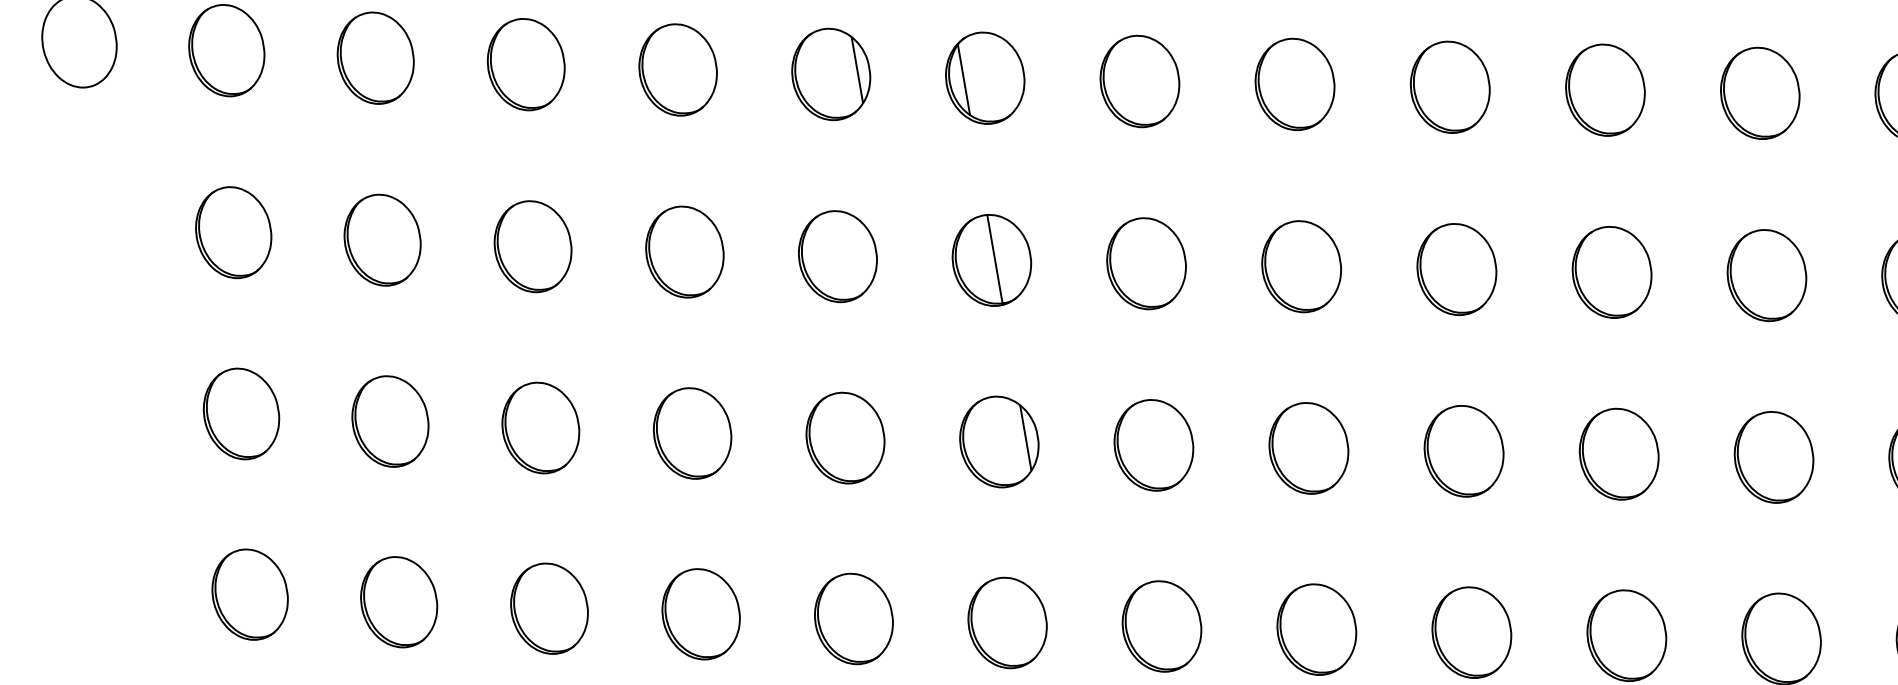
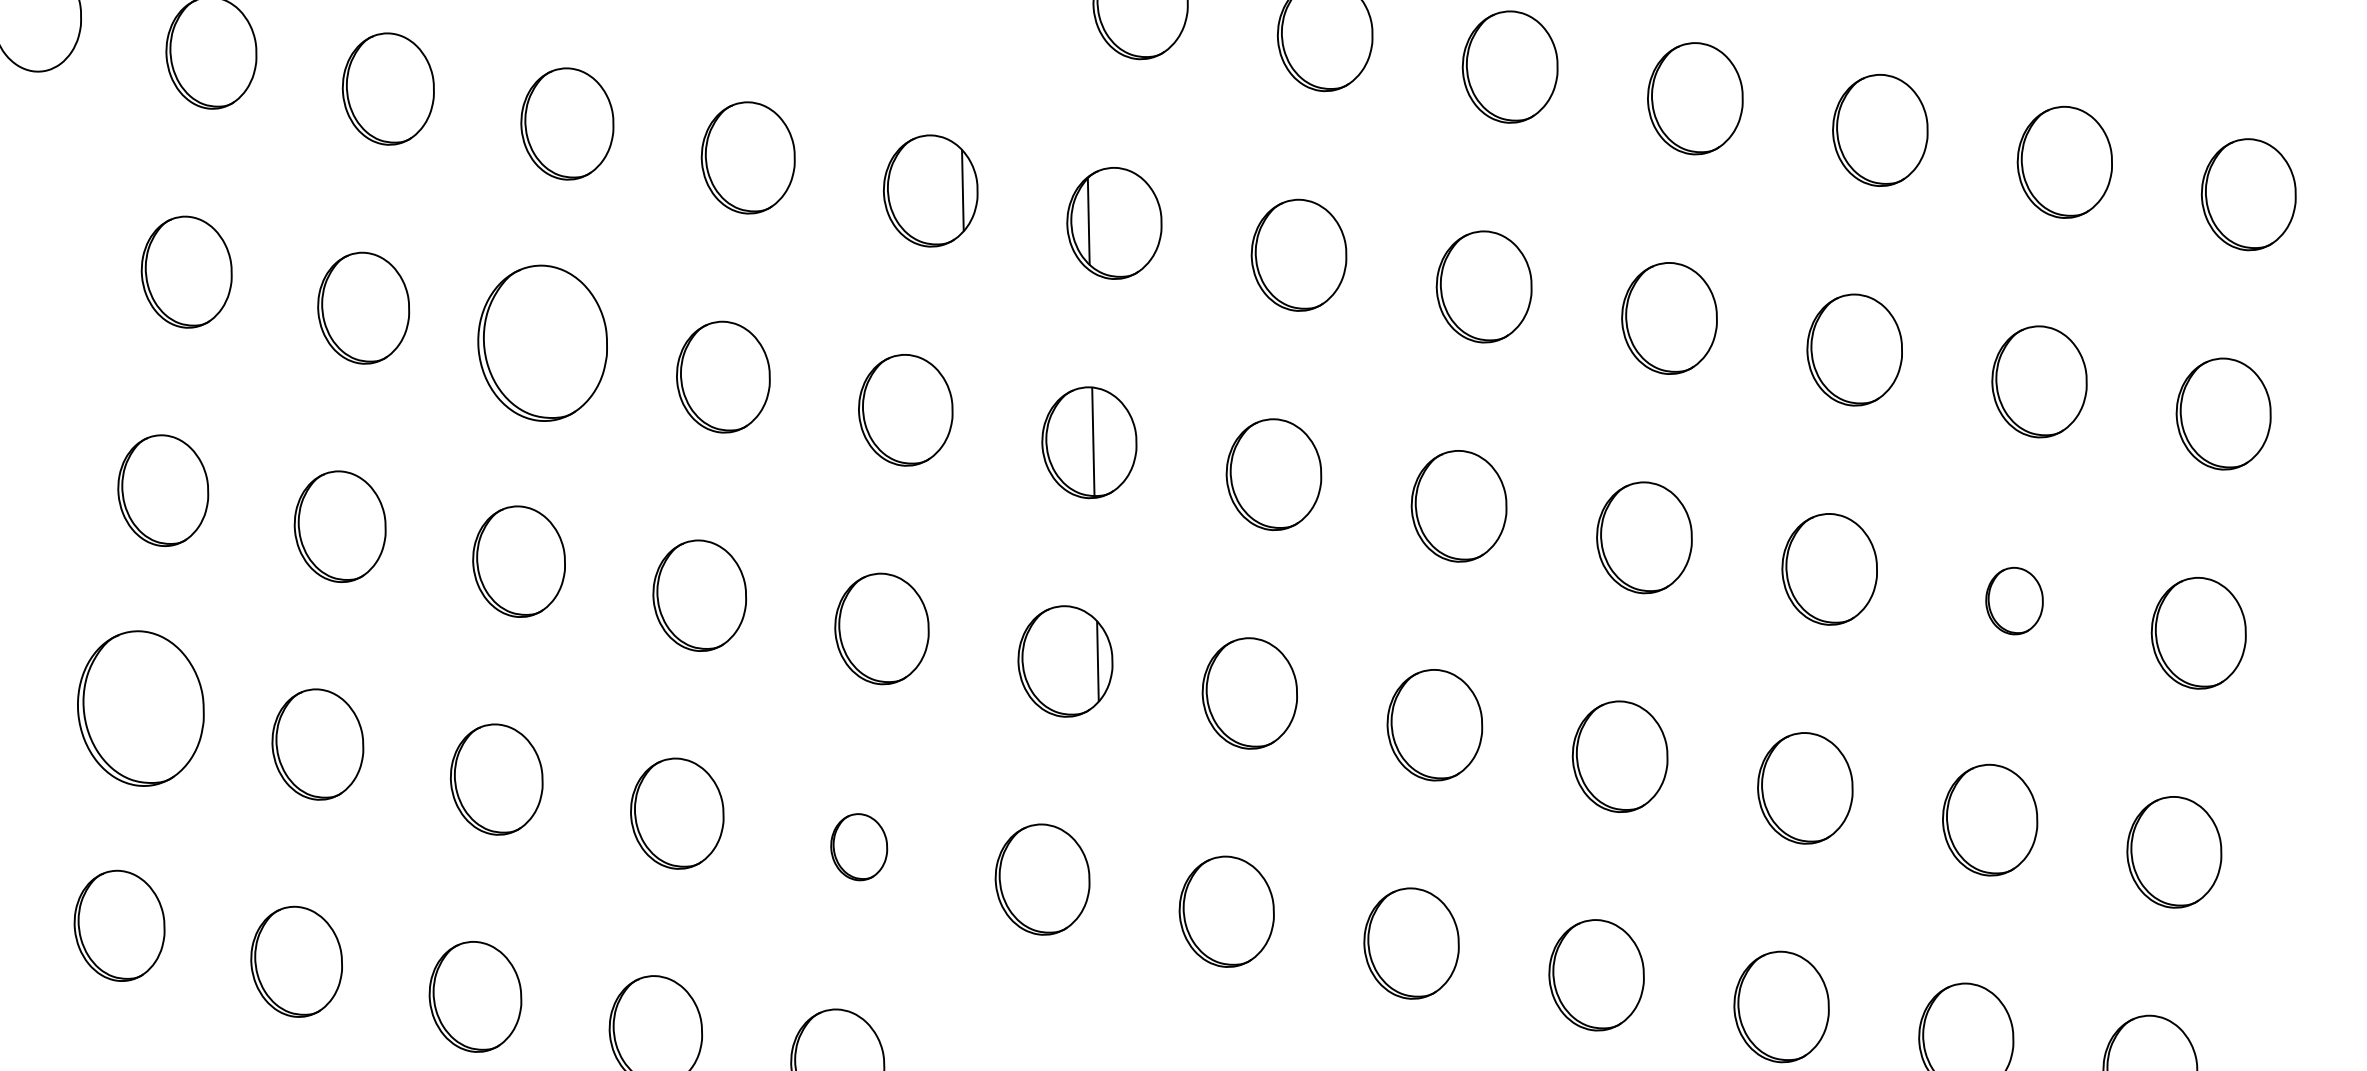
part: (532, 246) -> (542, 342), size x1.4
part: (1766, 275) -> (2014, 600), size x0.6
part: (249, 594) -> (140, 708), size x1.4
part: (853, 619) -> (858, 847), size x0.6

